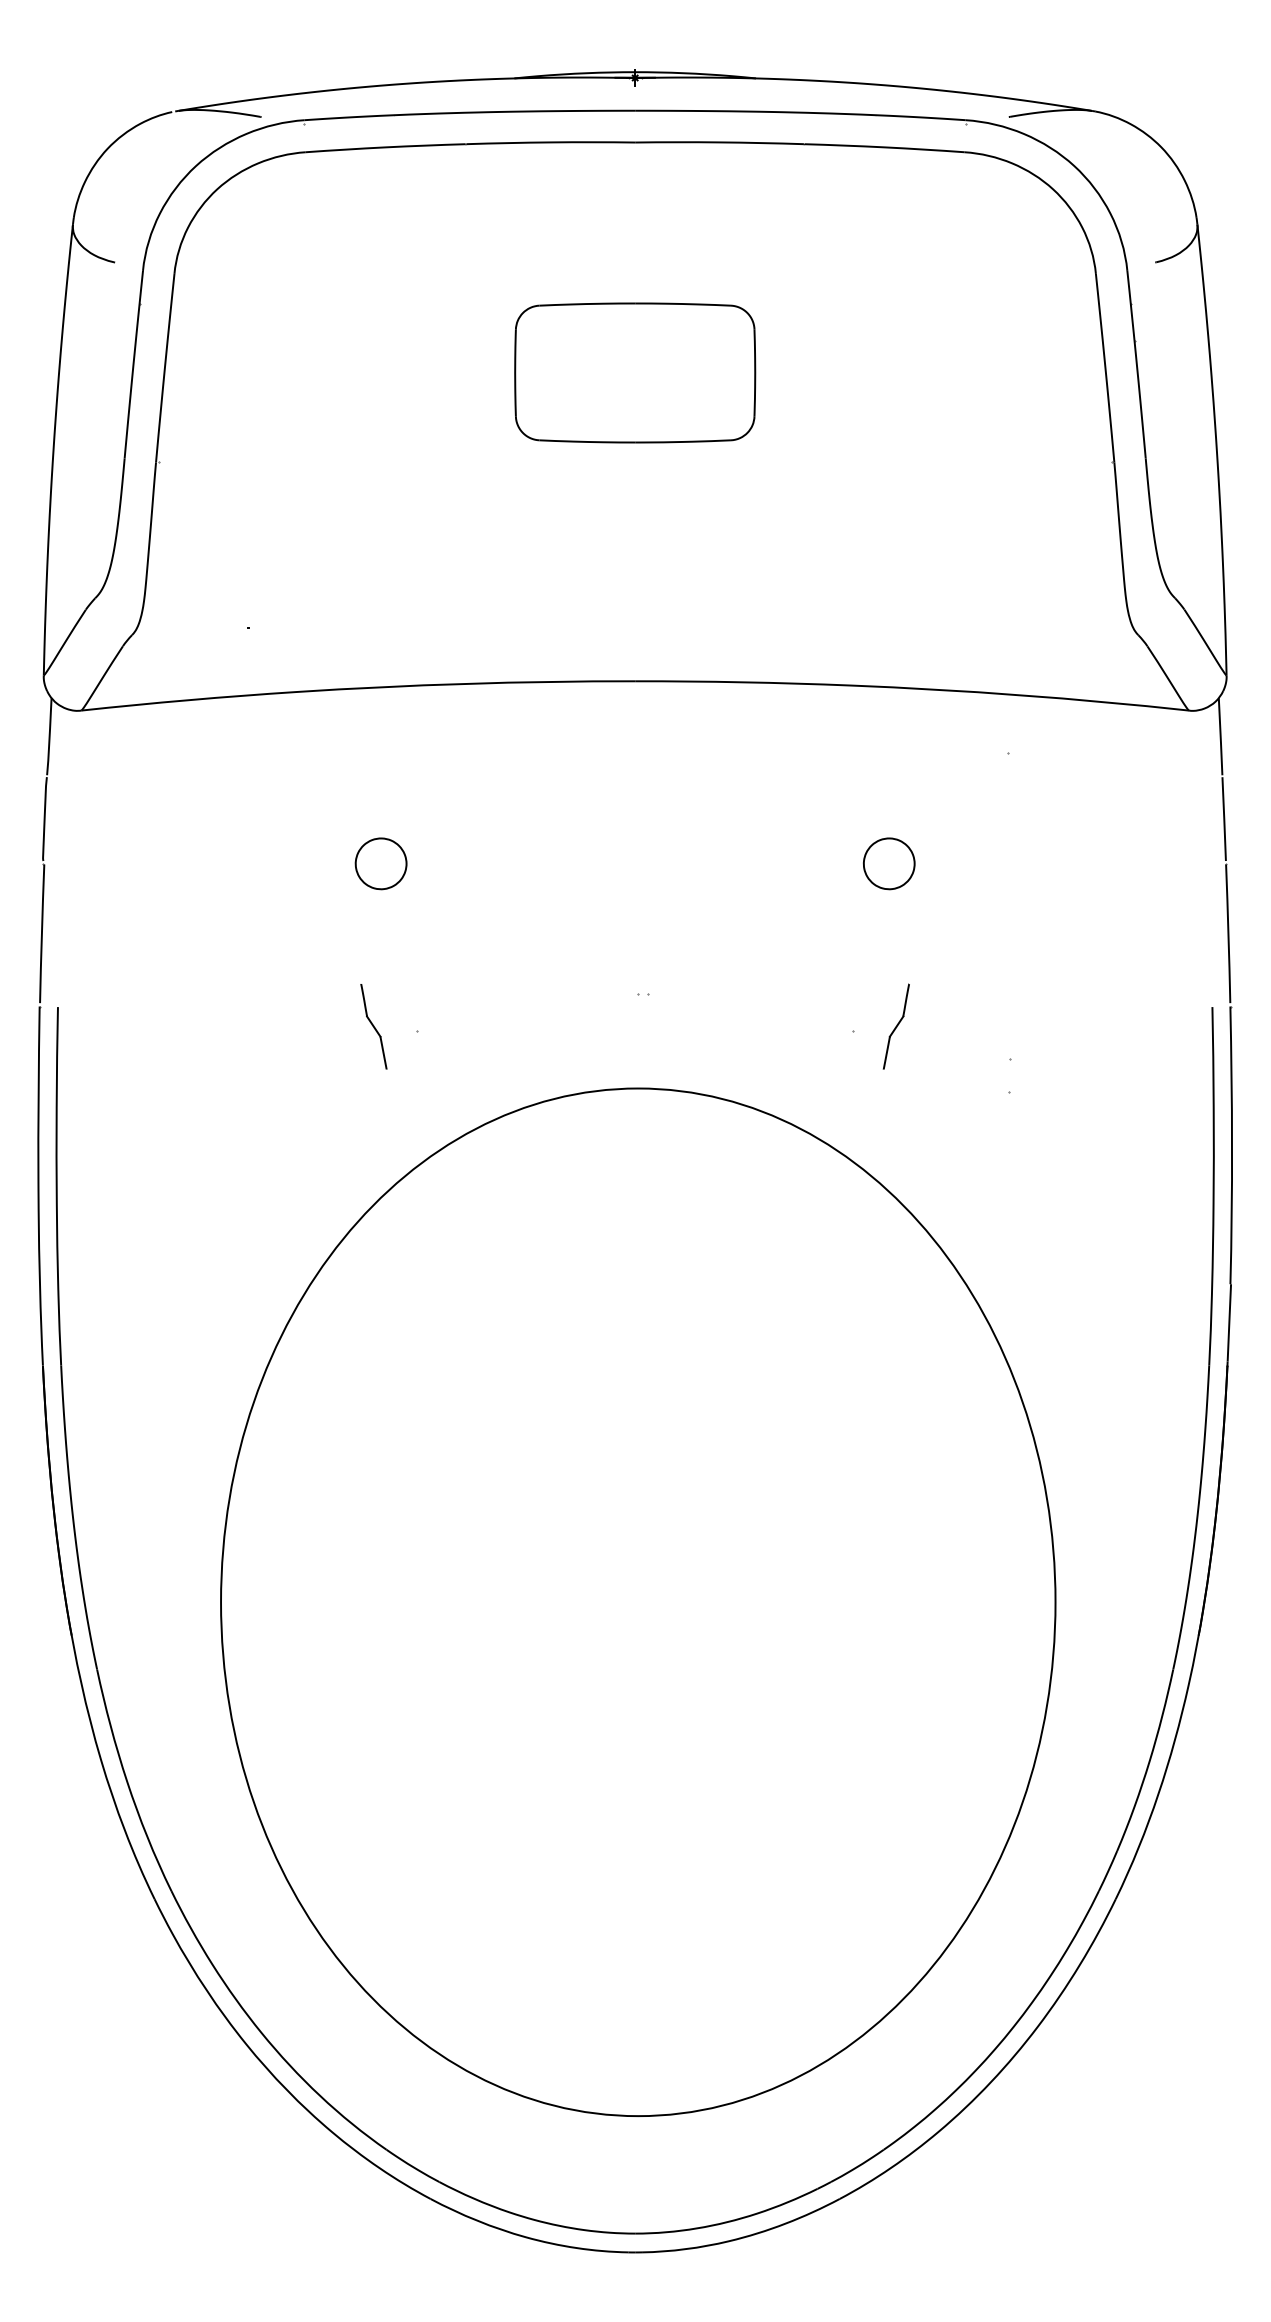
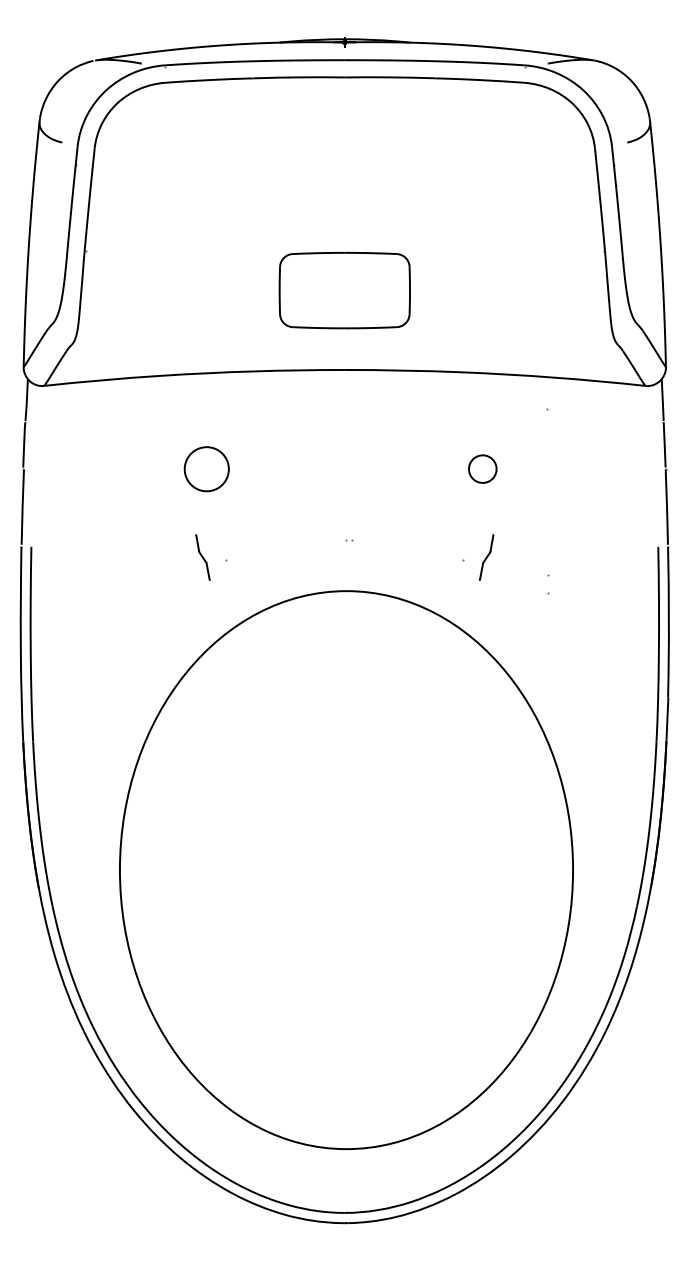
part: (634, 372) -> (344, 290), moved
part: (380, 862) -> (206, 468), size x1.6

